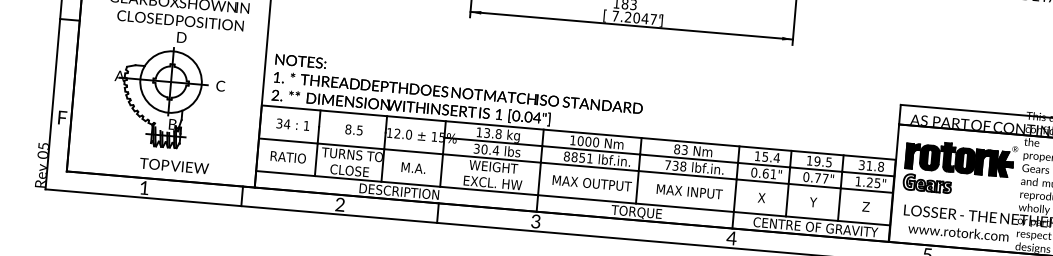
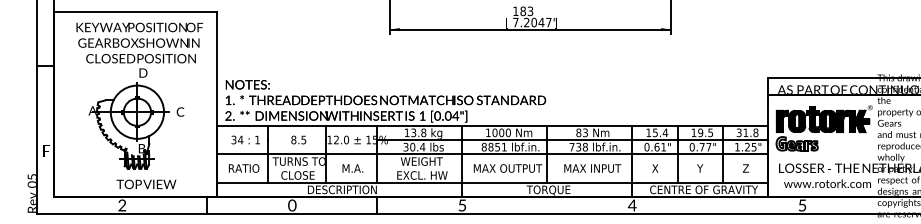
text: (144, 187) -> (122, 205), 1 -> 2
text: (340, 205) -> (292, 206), 2 -> 0
text: (536, 221) -> (462, 205), 3 -> 5

